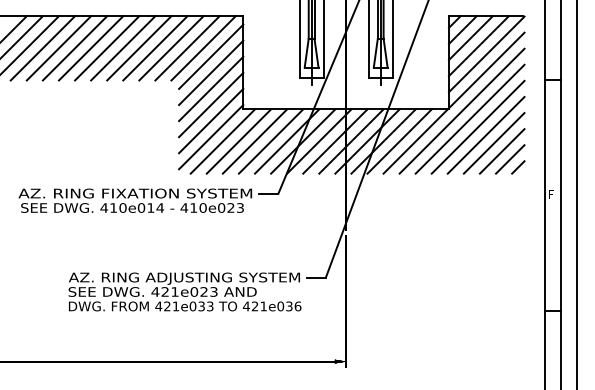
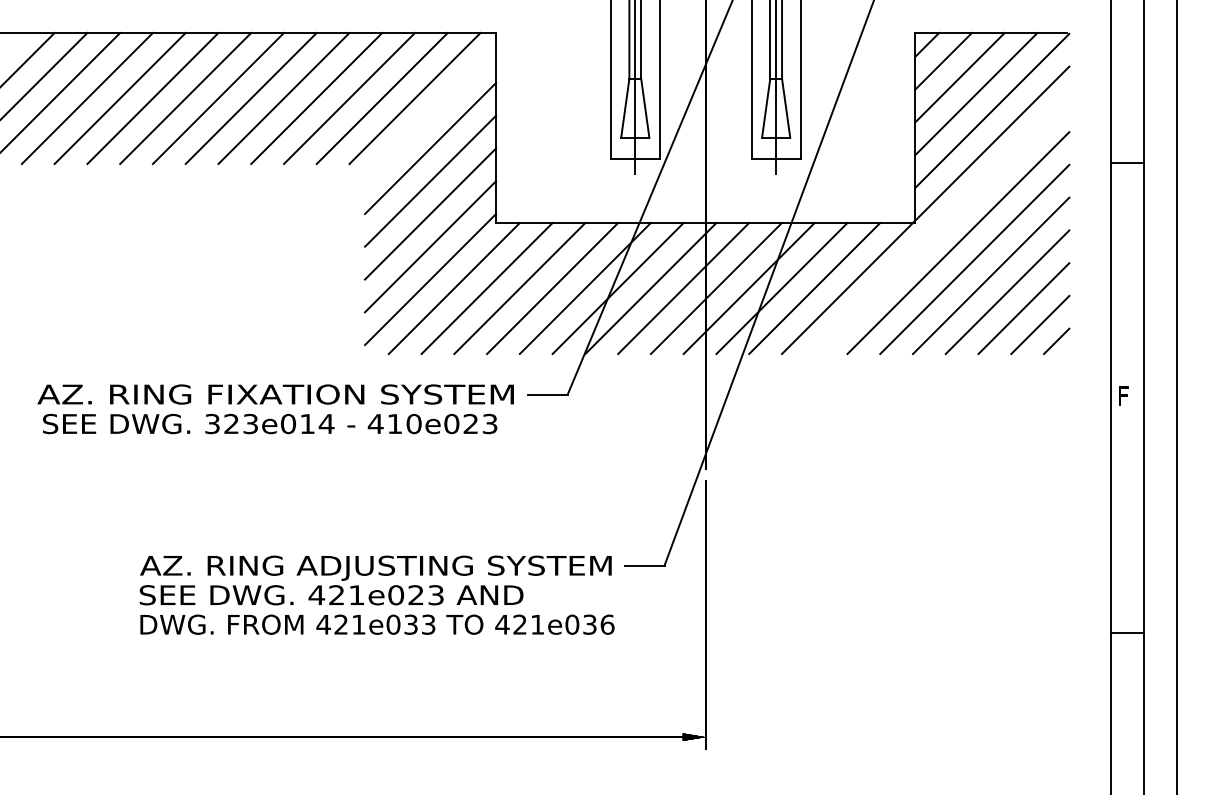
line: (211, 56) -> (431, 115), removed
line: (461, 110) -> (940, 225), removed
text: (113, 207) -> (231, 422), 410e014 -> 323e014

